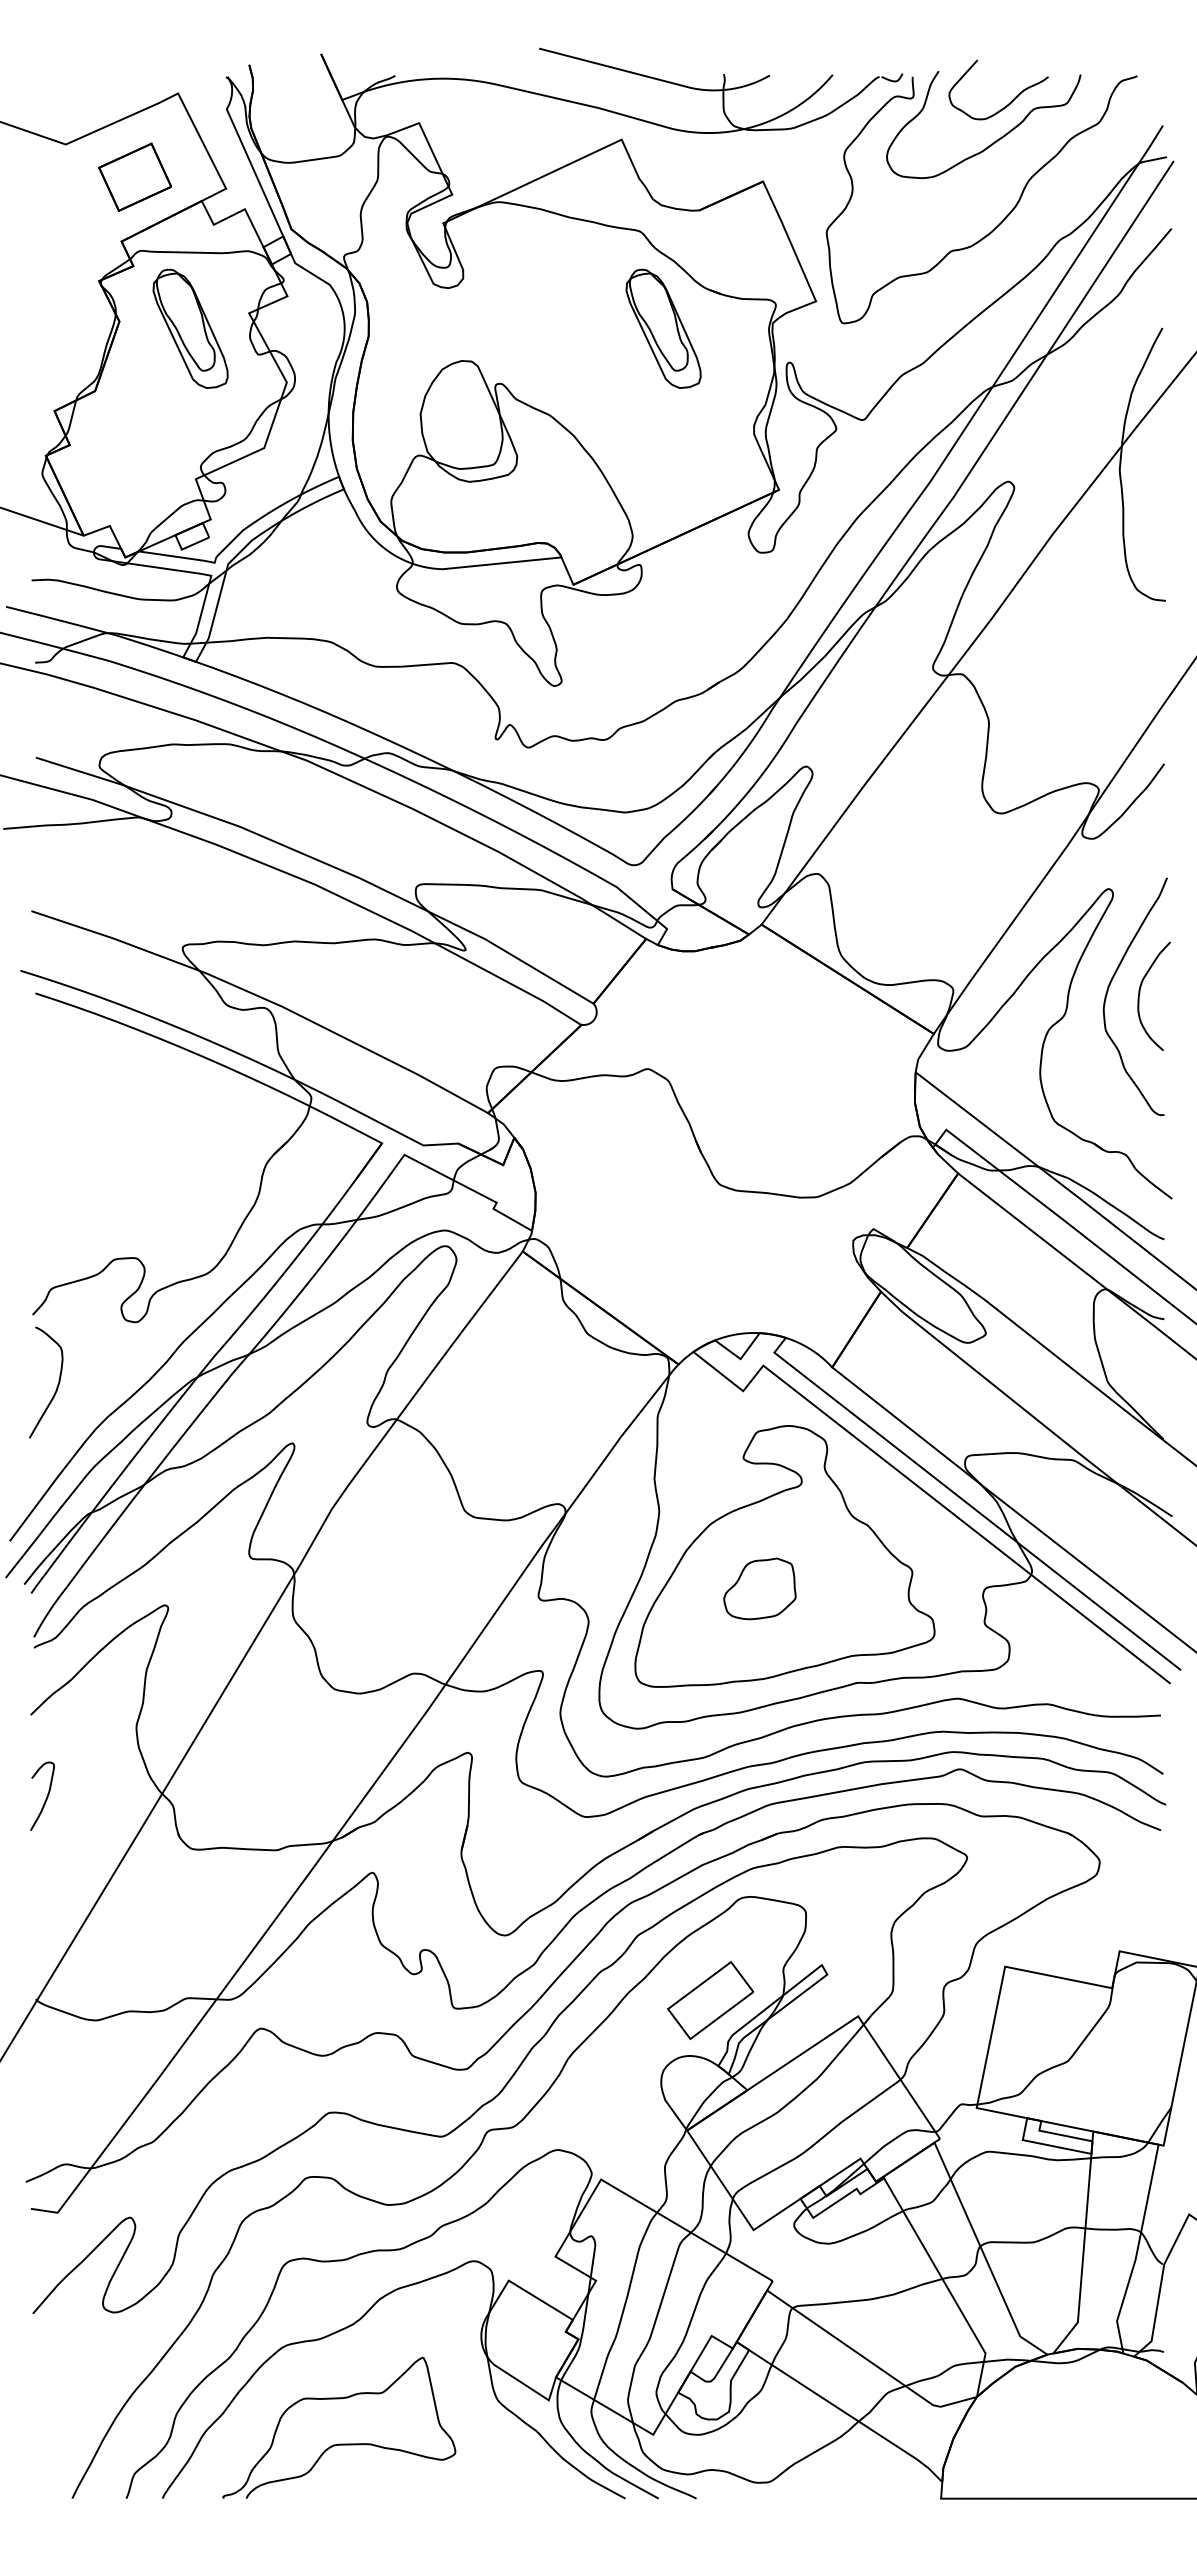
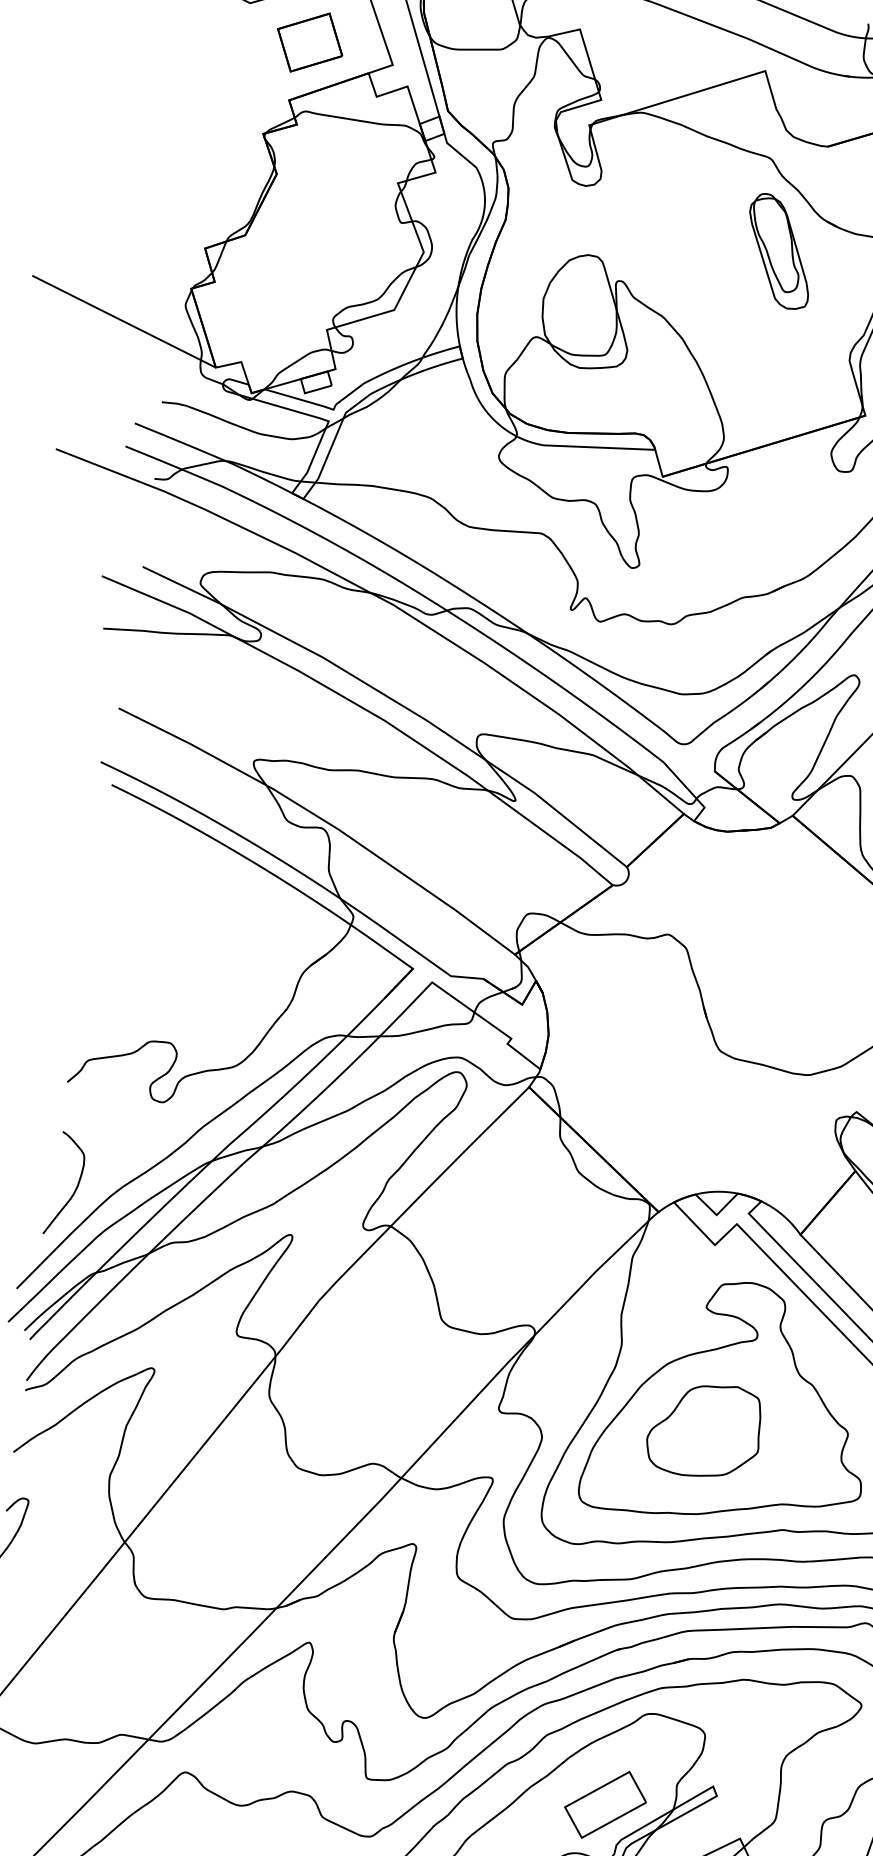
part: (190, 328) -> (341, 189), removed
curve: (57, 1384) -> (75, 1187), moved
part: (759, 1588) -> (704, 1429), size x1.67

